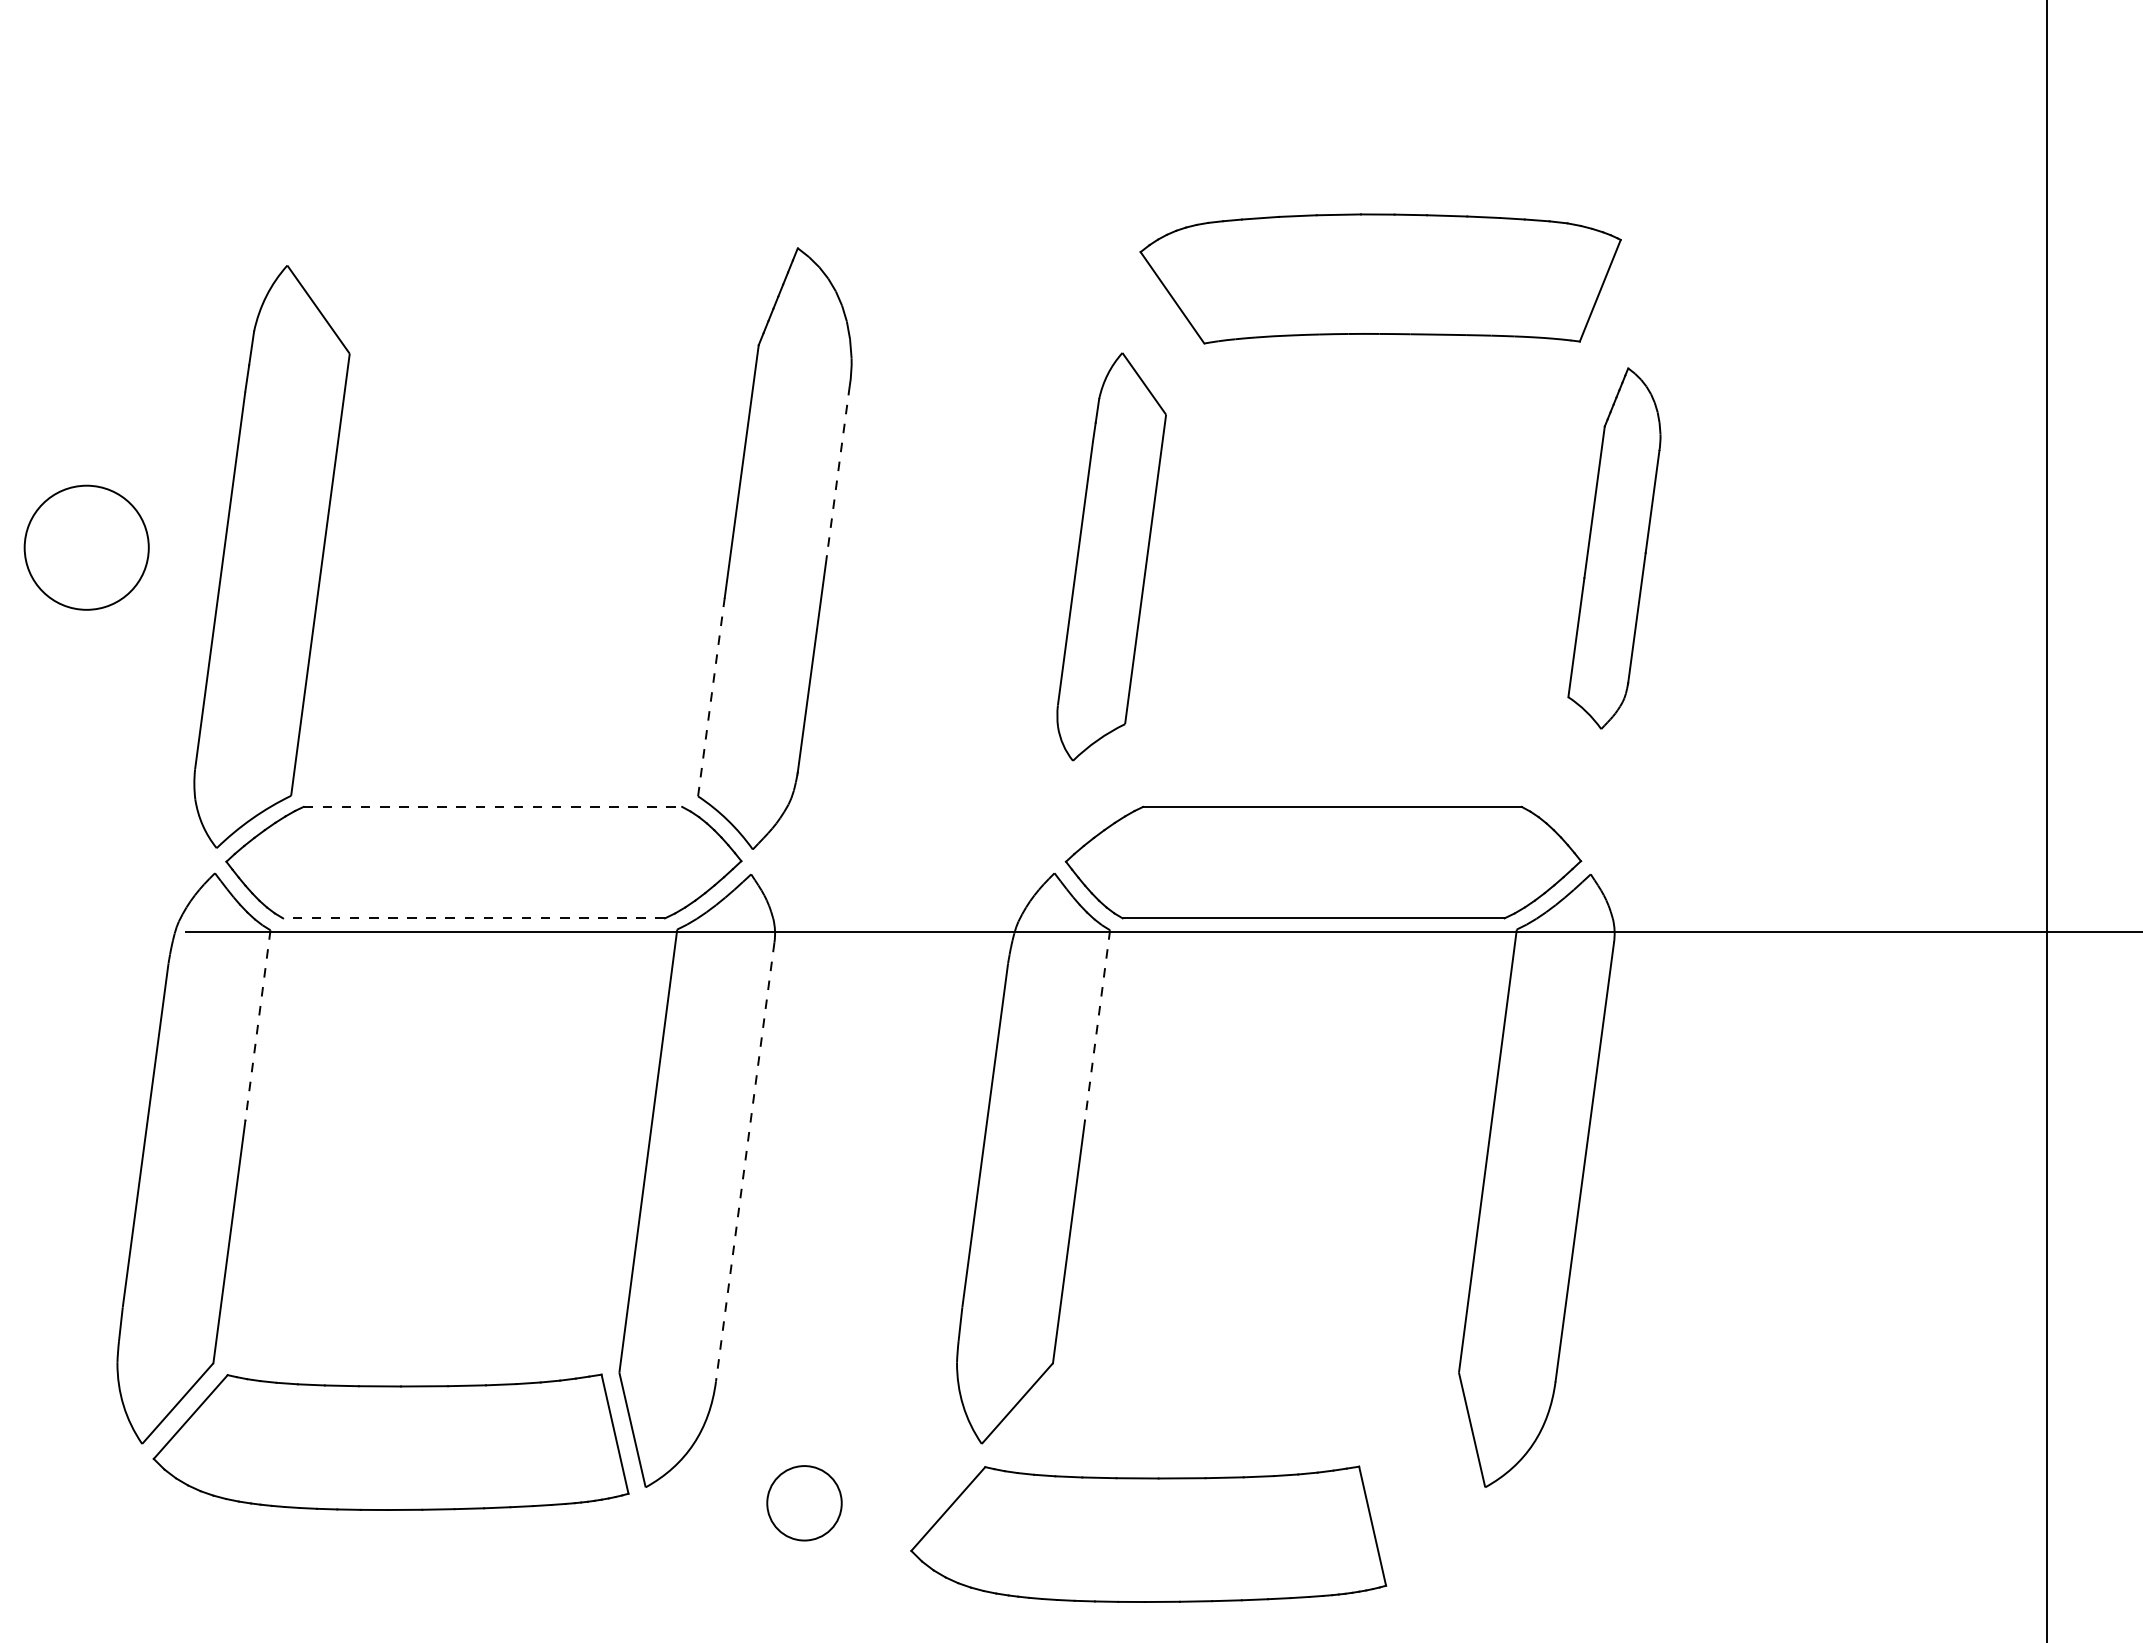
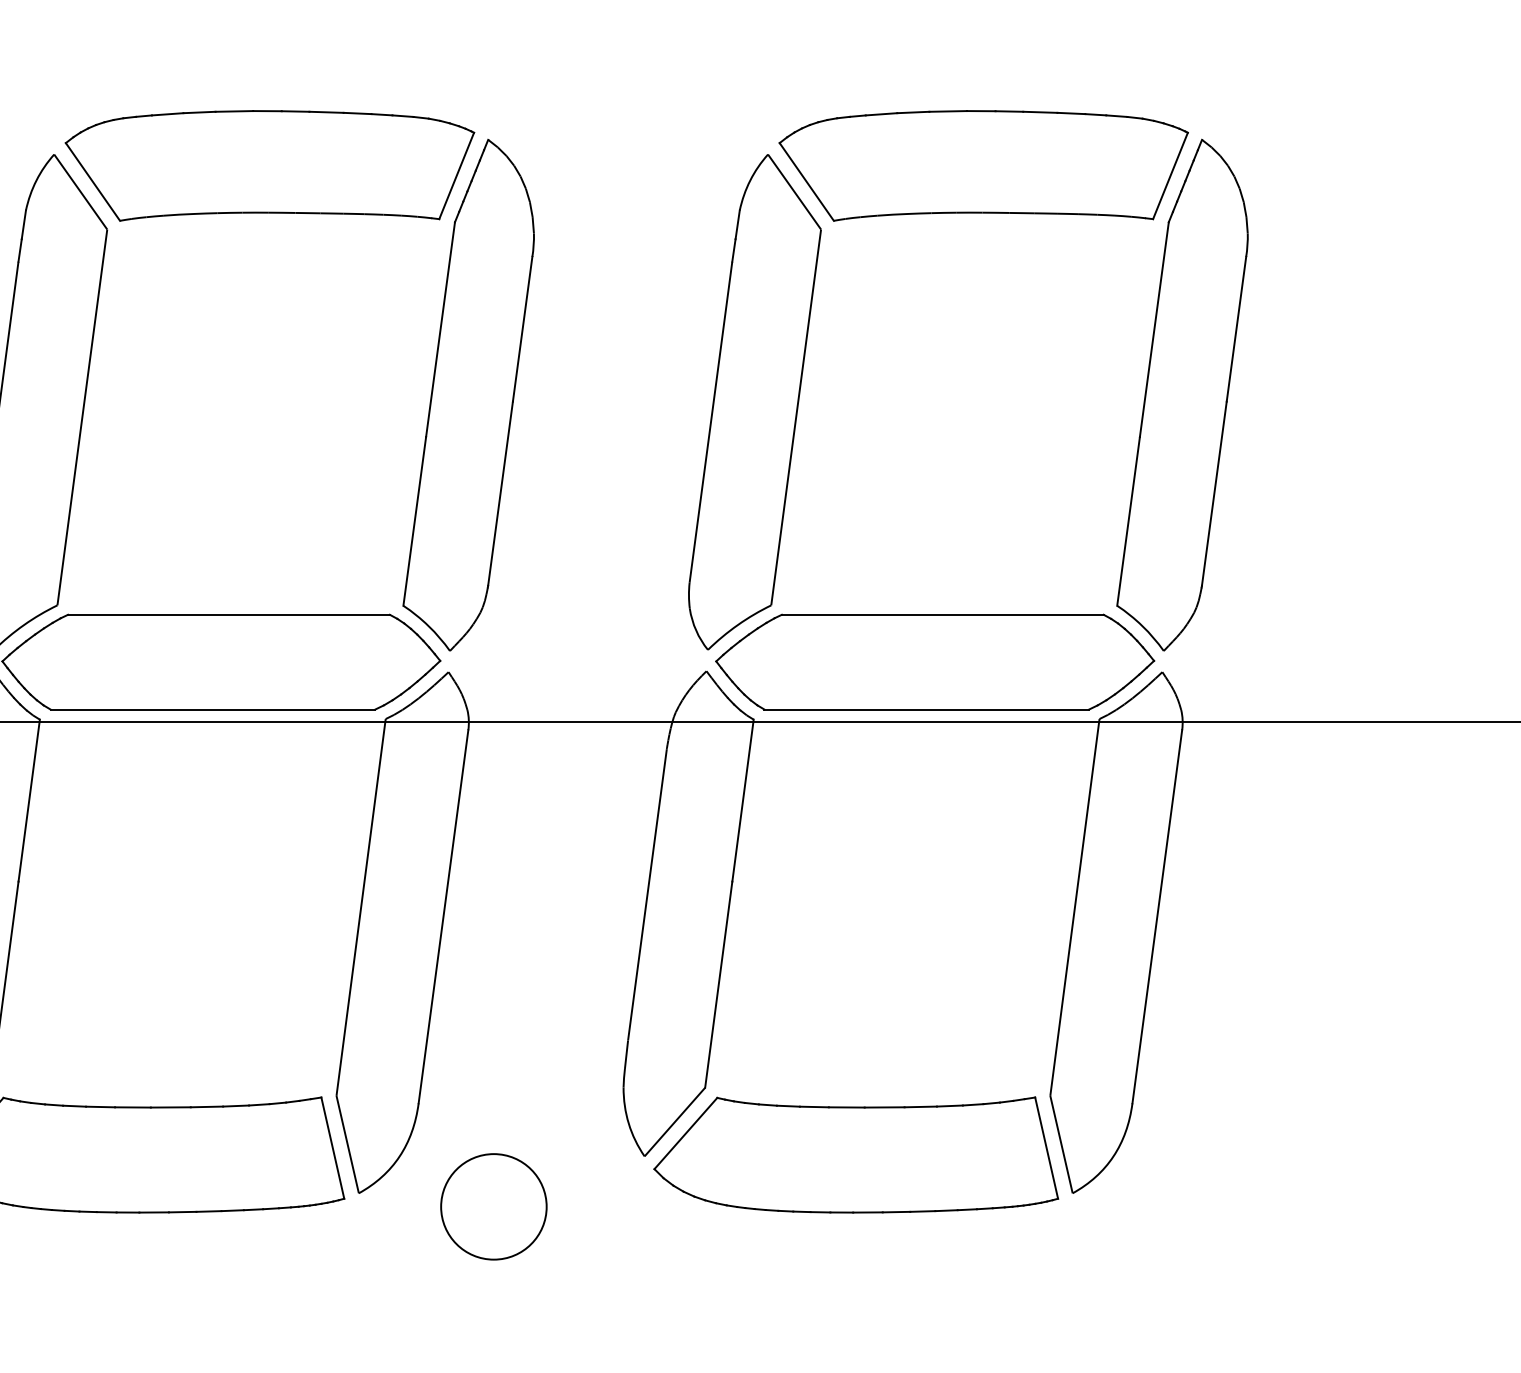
part: (541, 278) -> (270, 165), added
line: (838, 471) -> (522, 329), dashed -> solid
part: (1614, 548) -> (1182, 395), size x1.67
part: (1111, 556) -> (754, 401), size x1.43
line: (711, 696) -> (414, 520), dashed -> solid
line: (493, 806) -> (229, 614), dashed -> solid
line: (474, 918) -> (213, 709), dashed -> solid
line: (257, 1026) -> (28, 801), dashed -> solid
line: (1097, 1026) -> (743, 801), dashed -> solid
line: (745, 1162) -> (443, 917), dashed -> solid
circle: (804, 1503) -> (493, 1207), size x1.67
part: (1148, 1533) -> (856, 1154), moved

